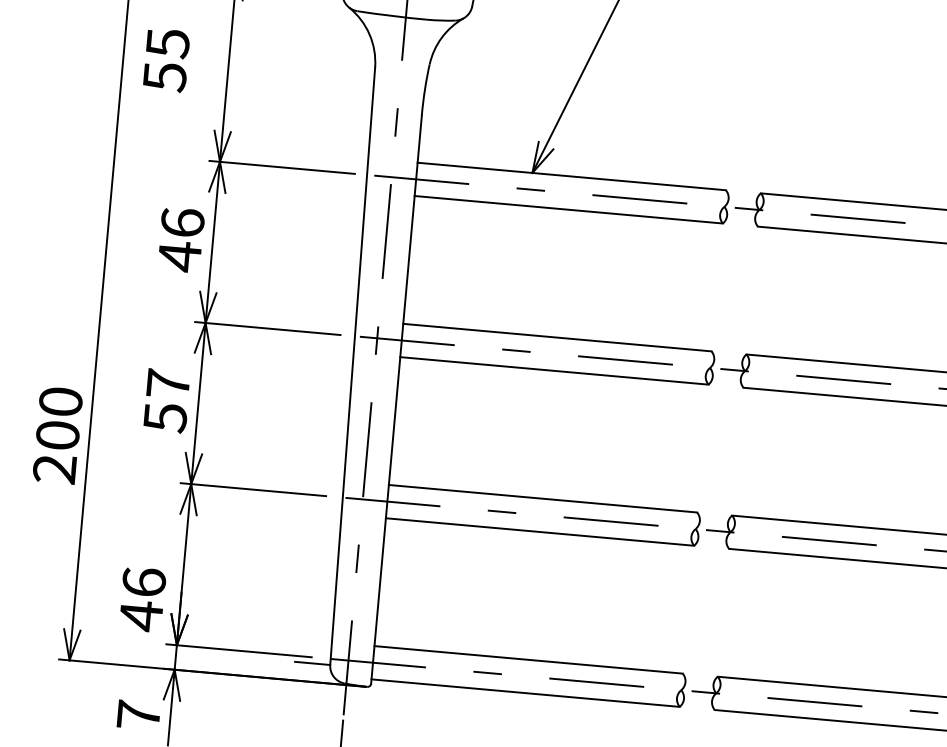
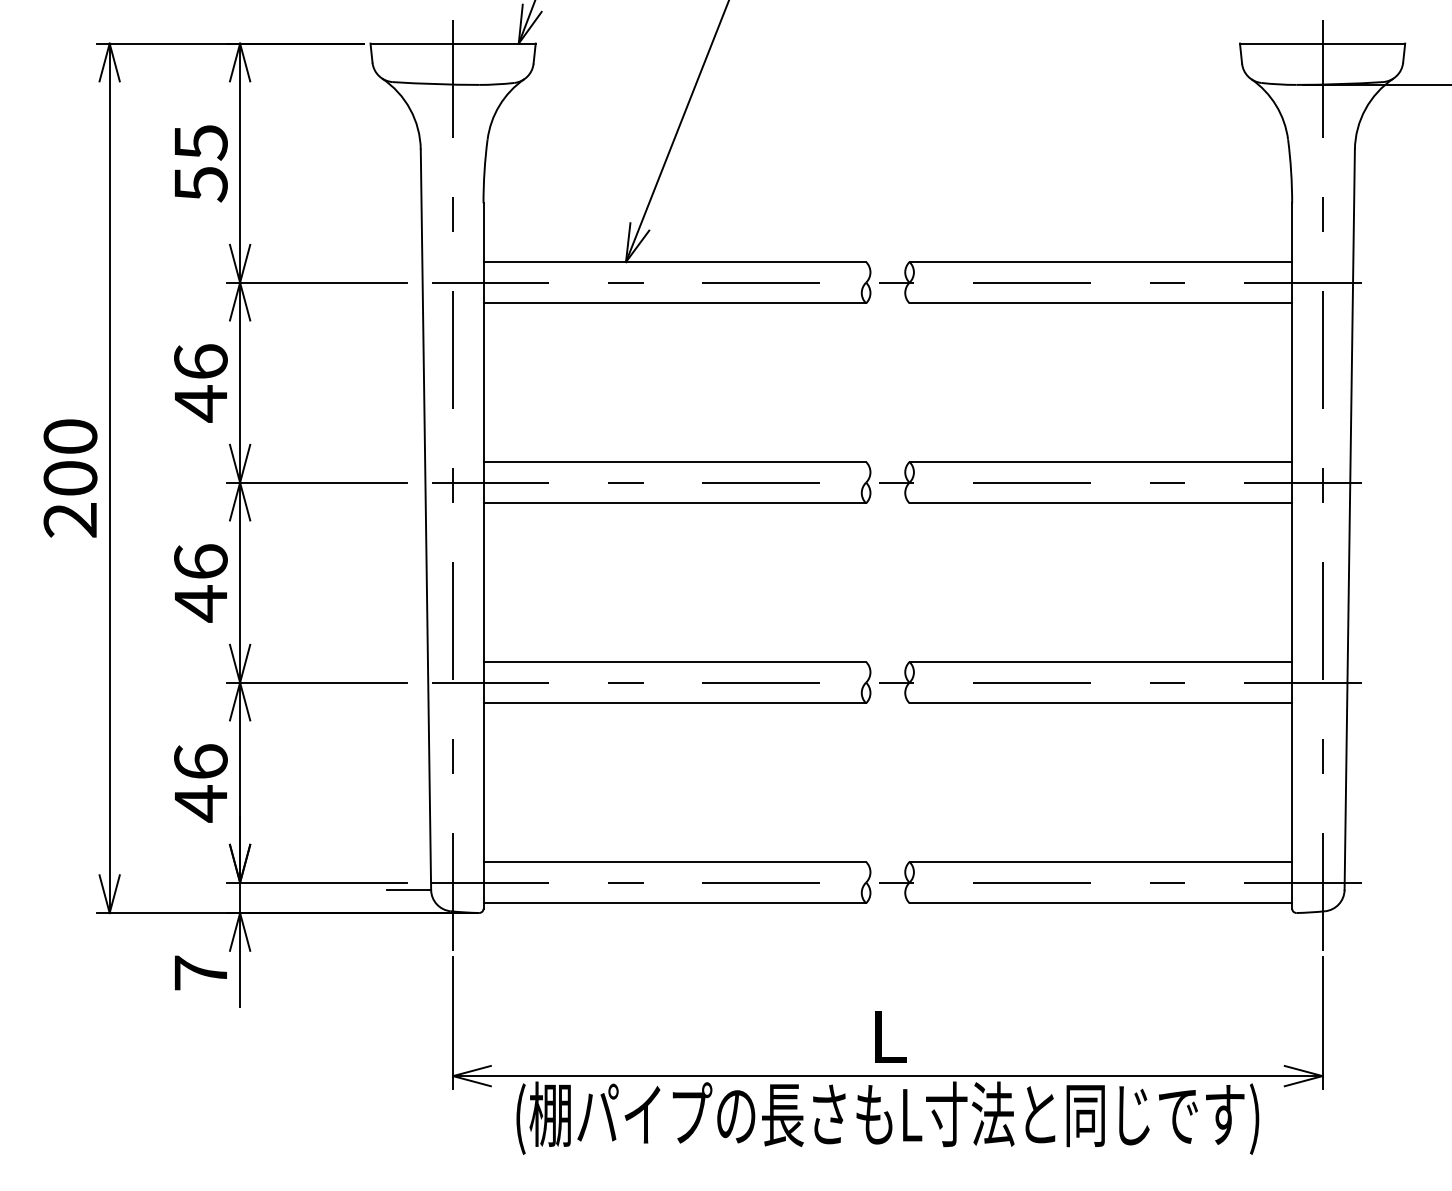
text: (166, 60) -> (201, 163), moved
text: (166, 401) -> (200, 583), 57 -> 46
text: (57, 435) -> (70, 478), moved
text: (142, 599) -> (200, 783), moved

